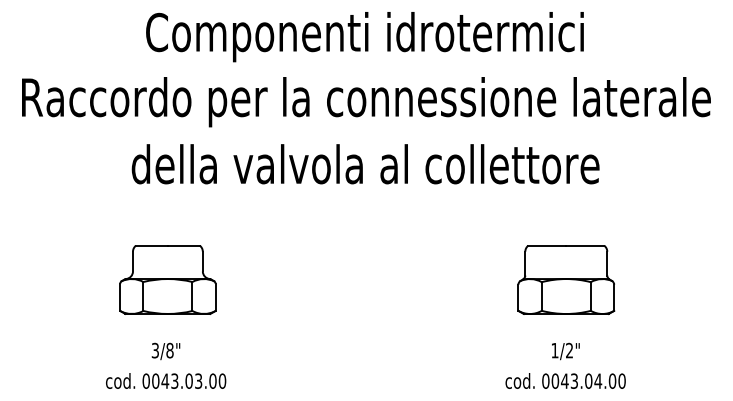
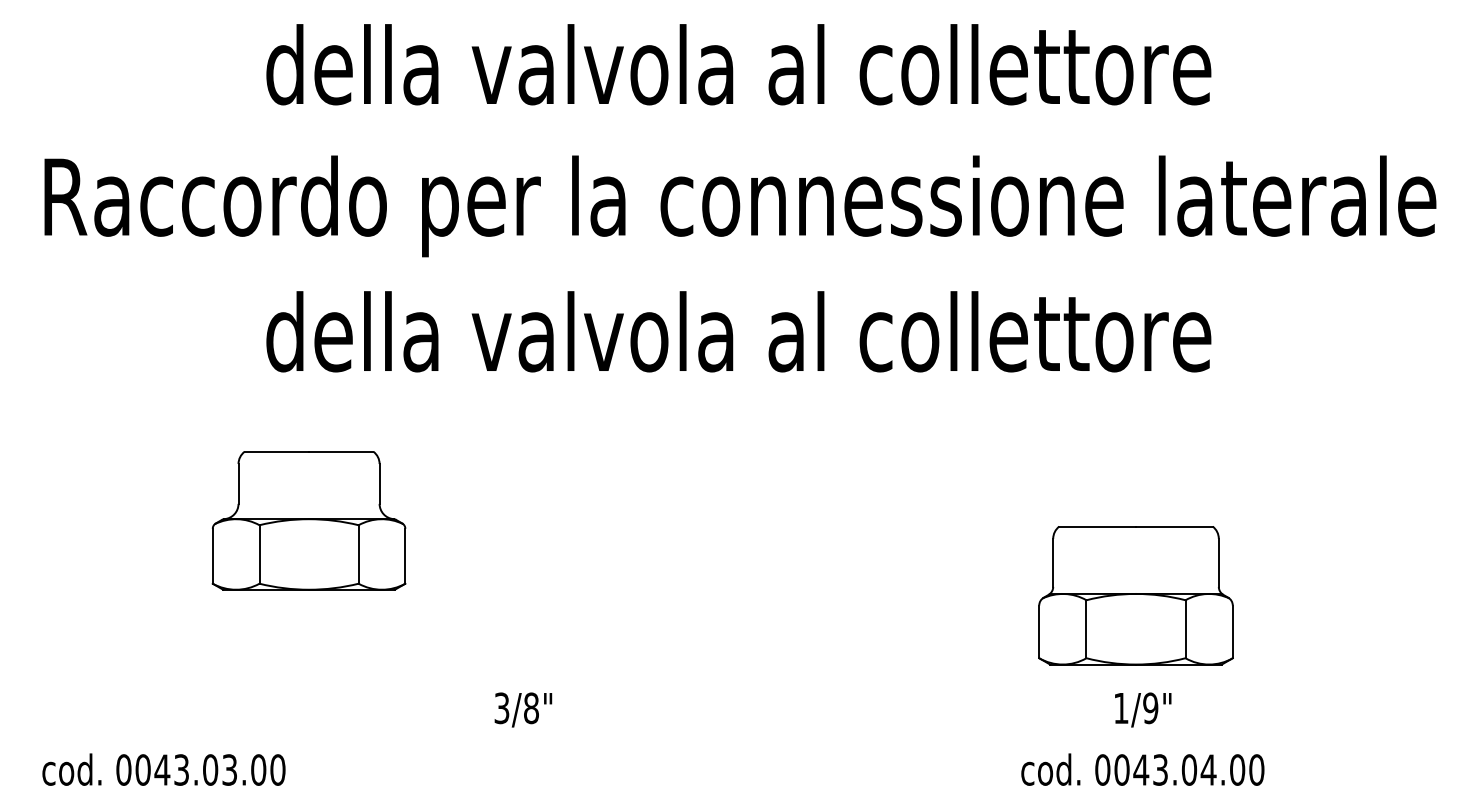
text: (365, 37) -> (738, 75), Componenti idrotermici -> della valvola al collettore
part: (167, 279) -> (308, 520), moved
part: (566, 279) -> (1136, 594), moved
text: (569, 350) -> (1150, 708), 1/2" -> 1/9"
text: (165, 351) -> (522, 710), moved
text: (166, 380) -> (164, 768), moved

